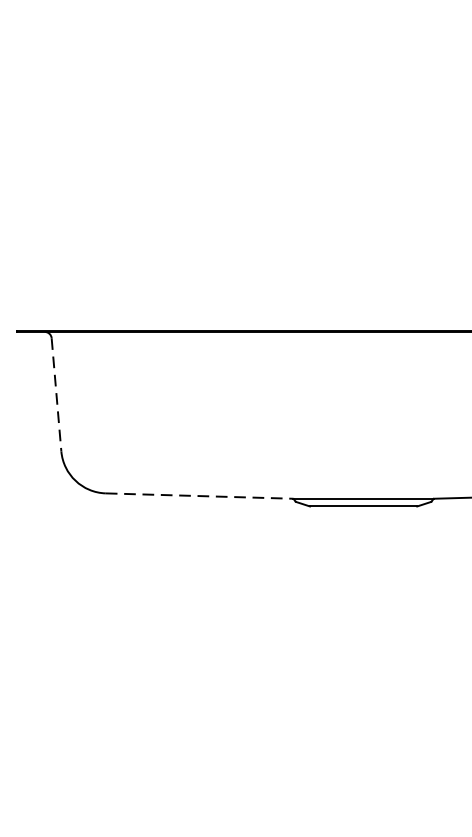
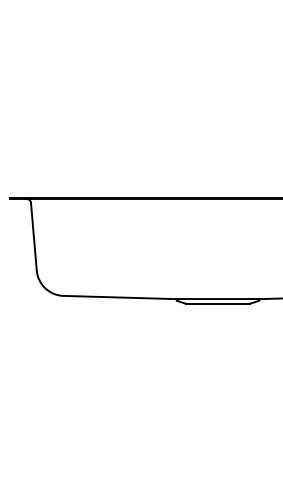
line: (55, 395) -> (33, 237), dashed -> solid
line: (200, 496) -> (120, 297), dashed -> solid

